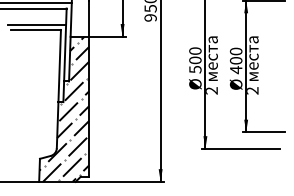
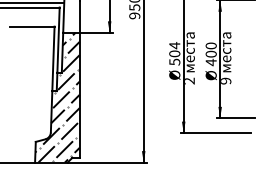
line: (36, 24) -> (32, 21), removed
text: (195, 51) -> (174, 45), 500 -> 504
text: (252, 90) -> (225, 80), 2 -> 9

